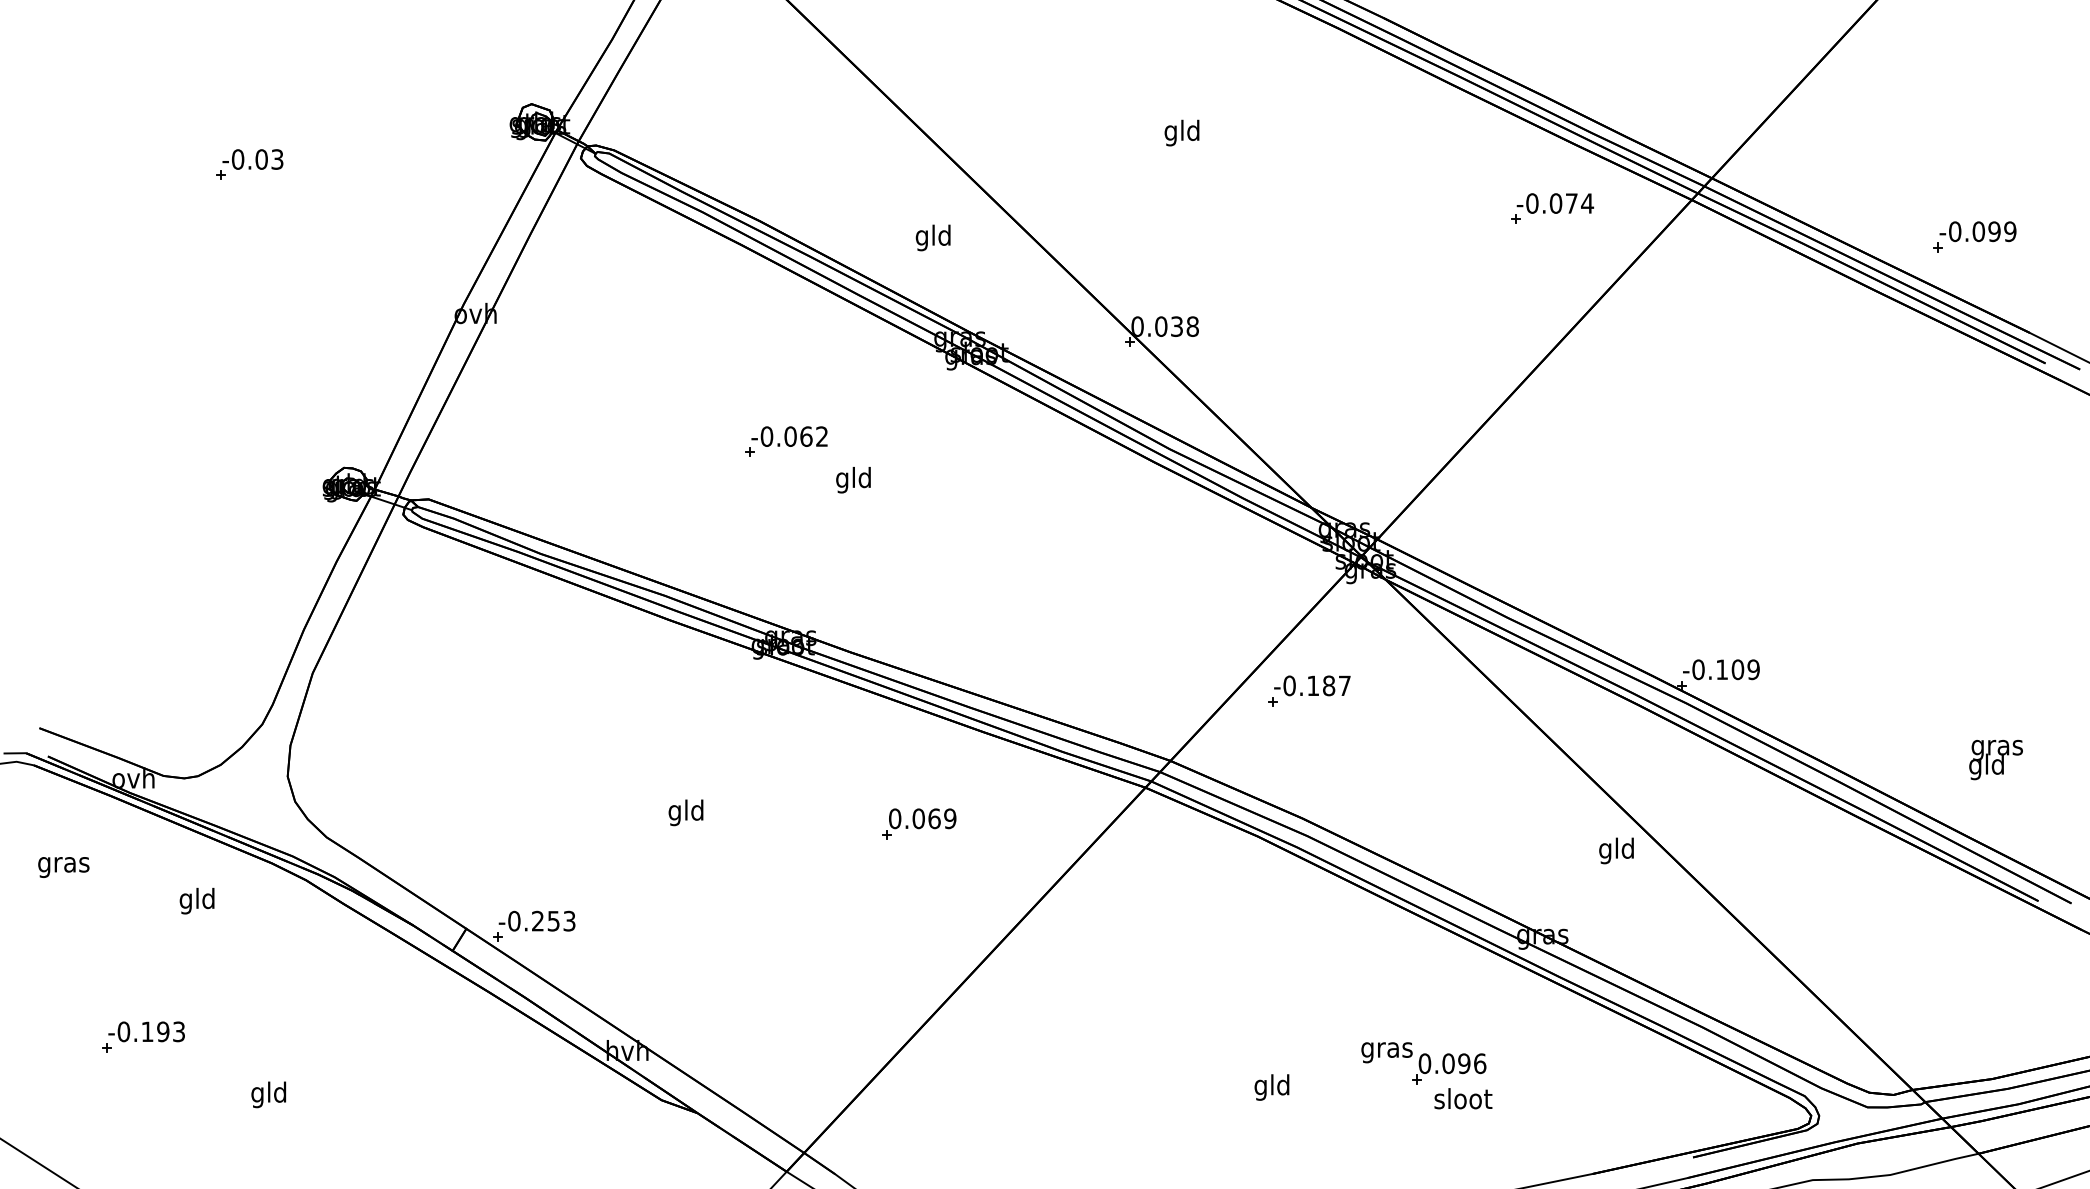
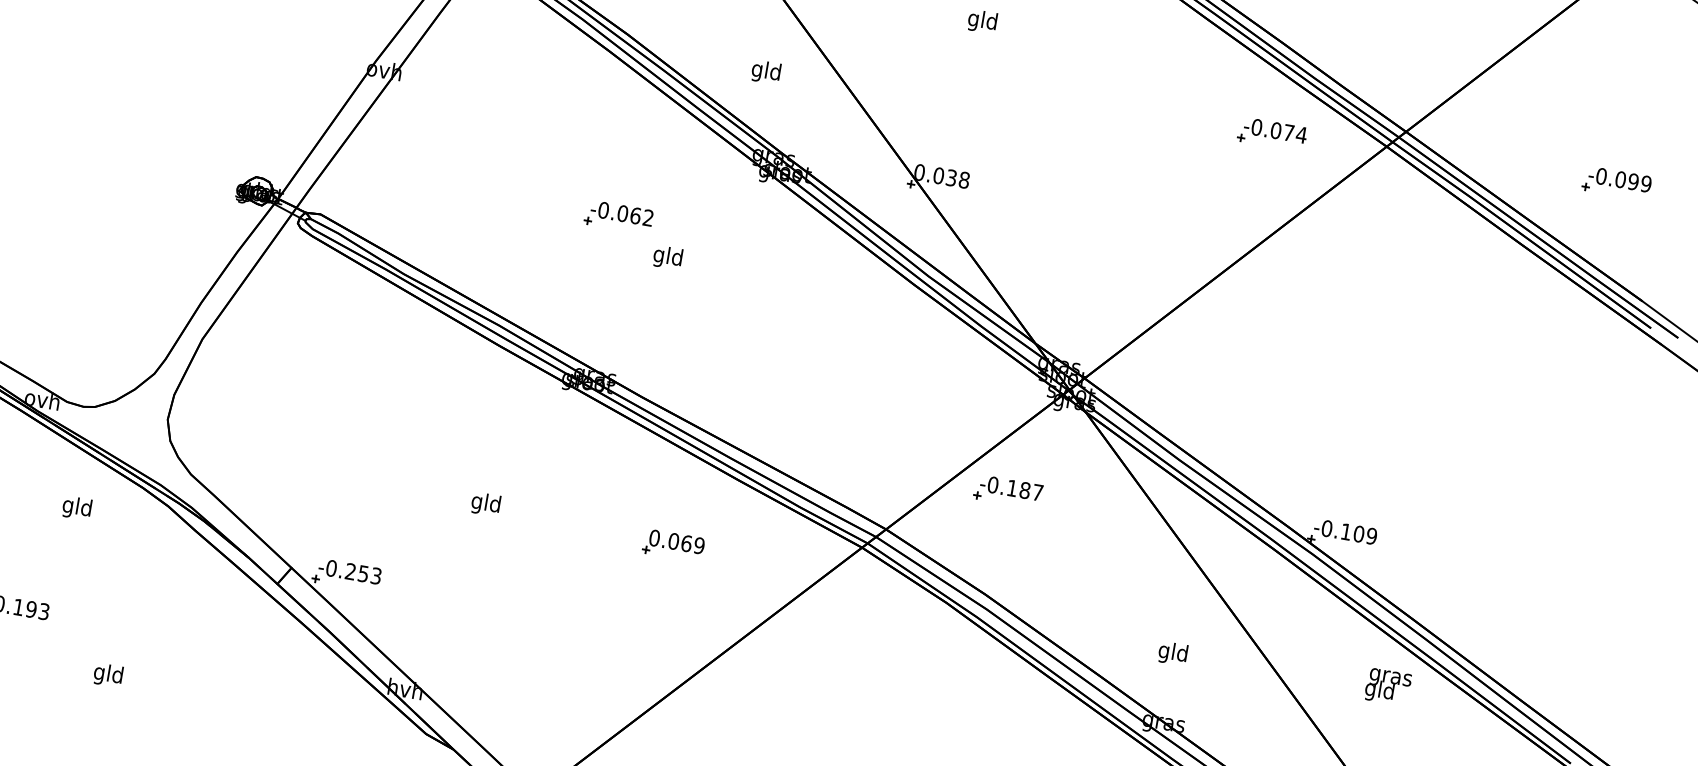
part: (1974, 236) -> (1616, 183), moved
text: (1995, 759) -> (1387, 686), moved
text: (1616, 850) -> (1172, 653), moved

